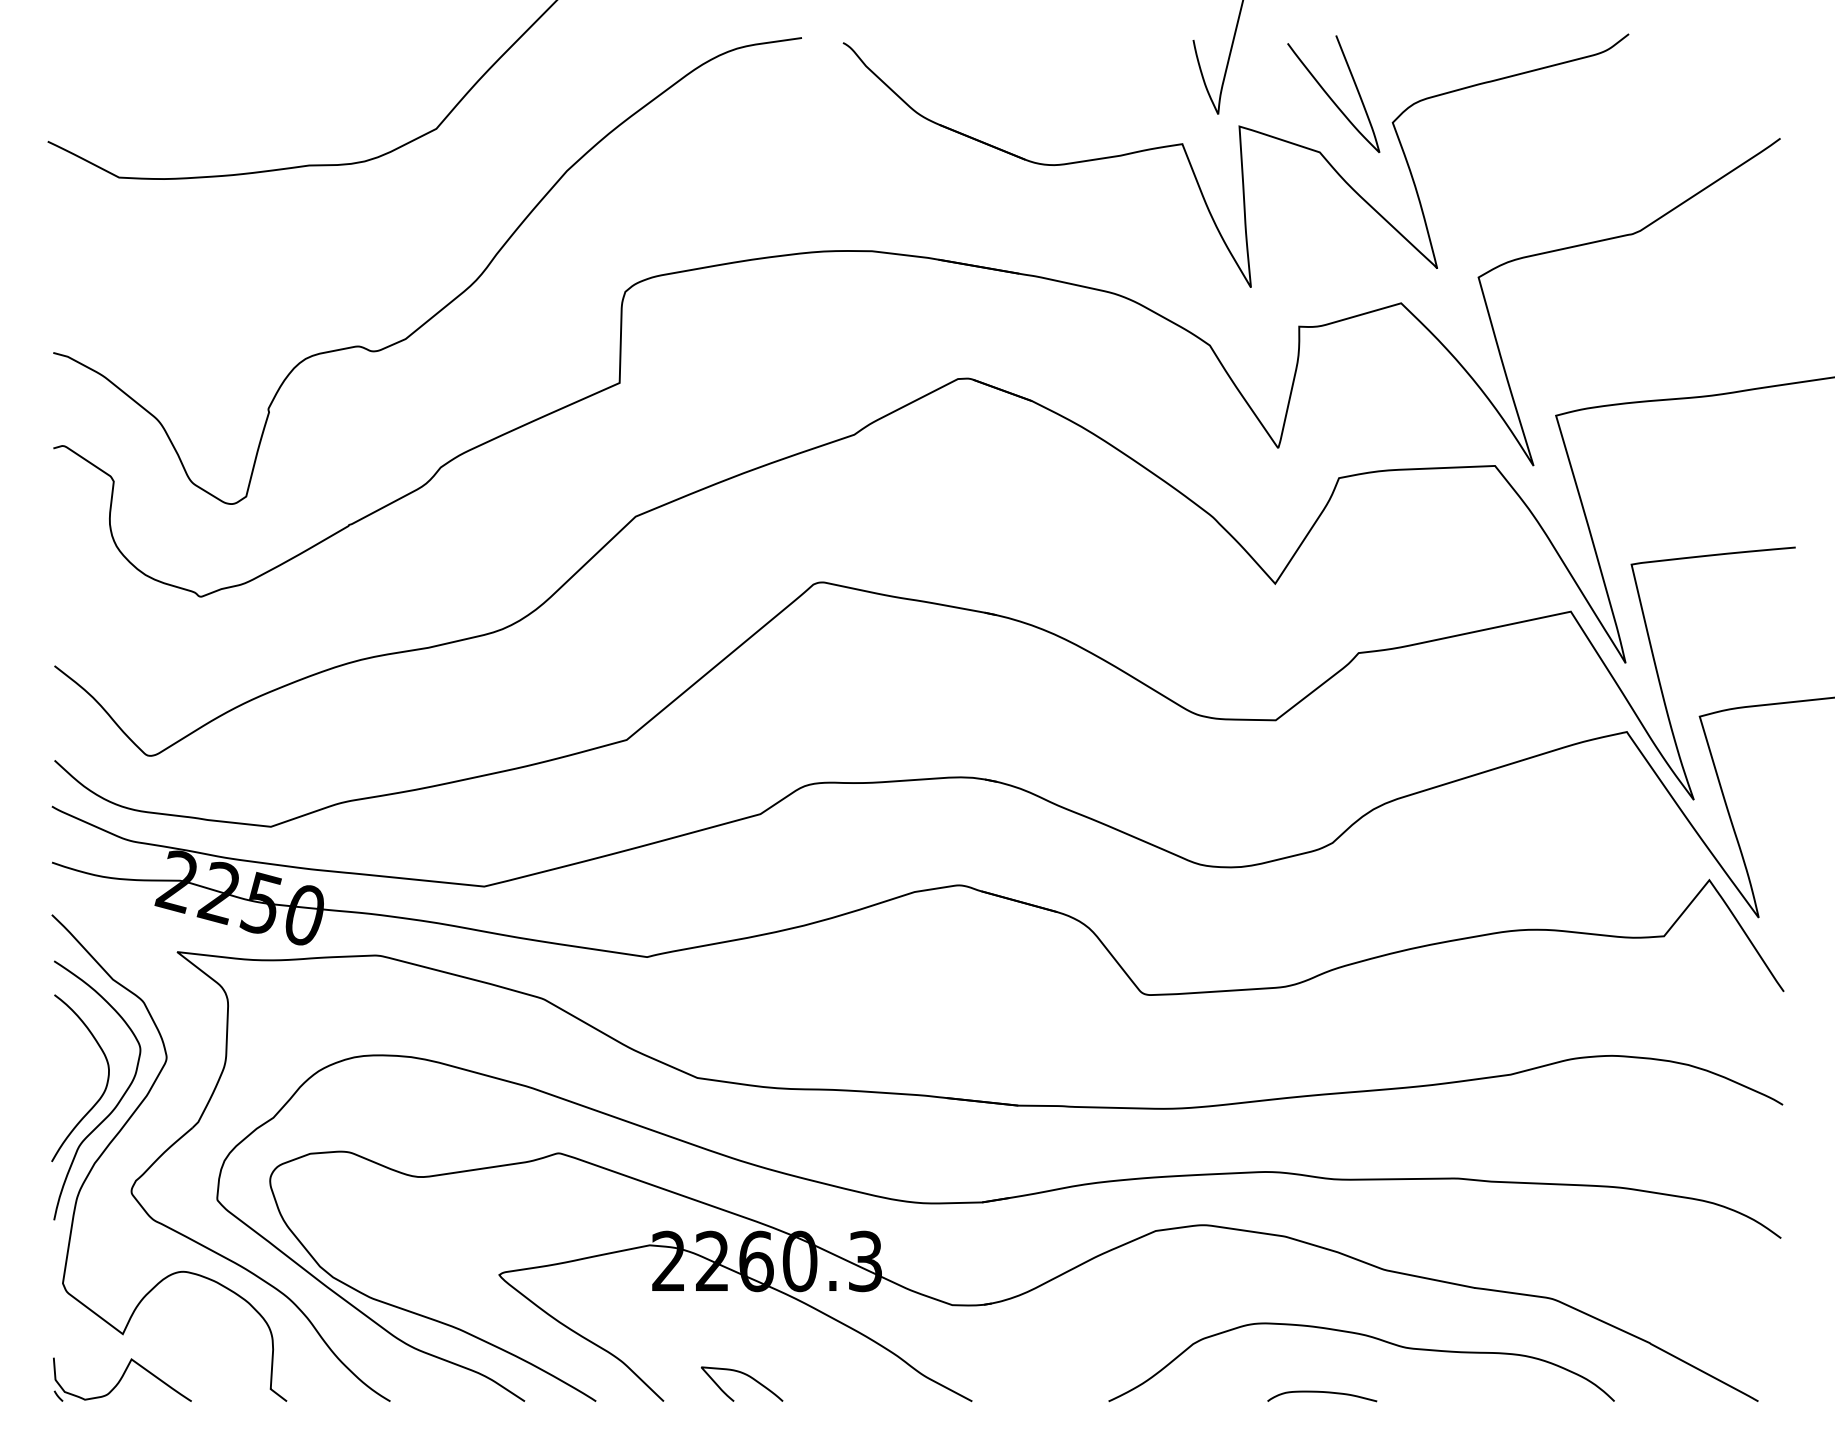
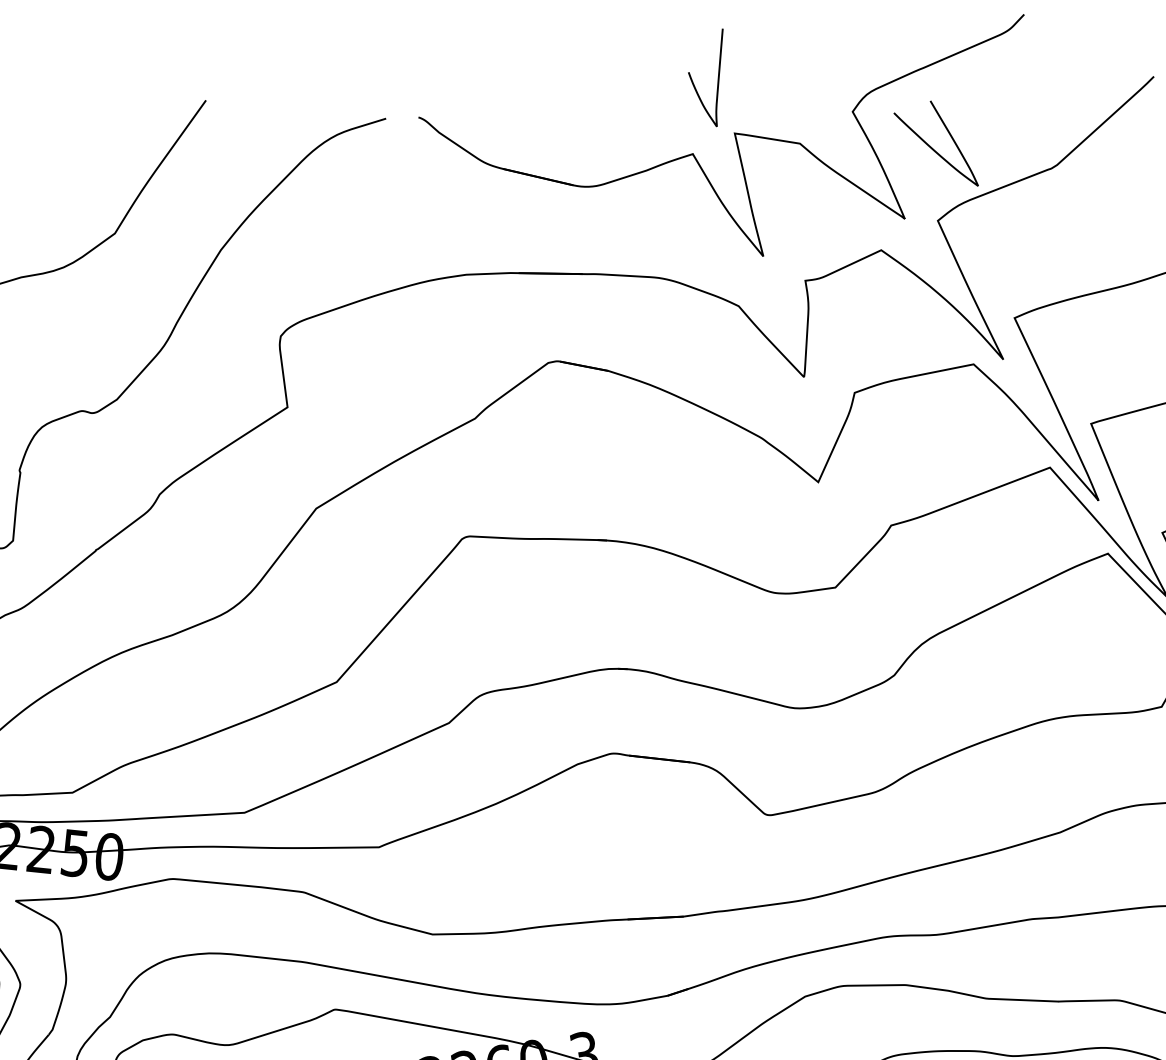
curve: (1330, 96) -> (933, 148), moved

